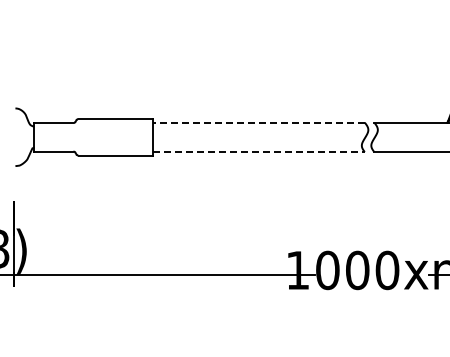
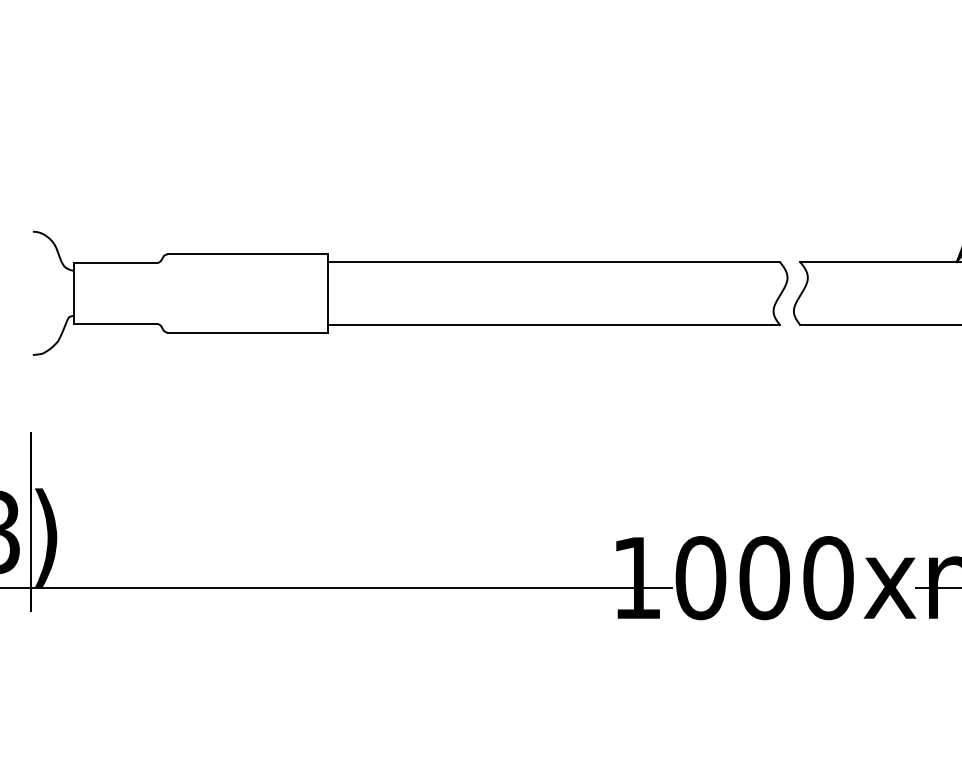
line: (259, 122) -> (554, 261), dashed -> solid
line: (259, 152) -> (554, 325), dashed -> solid

